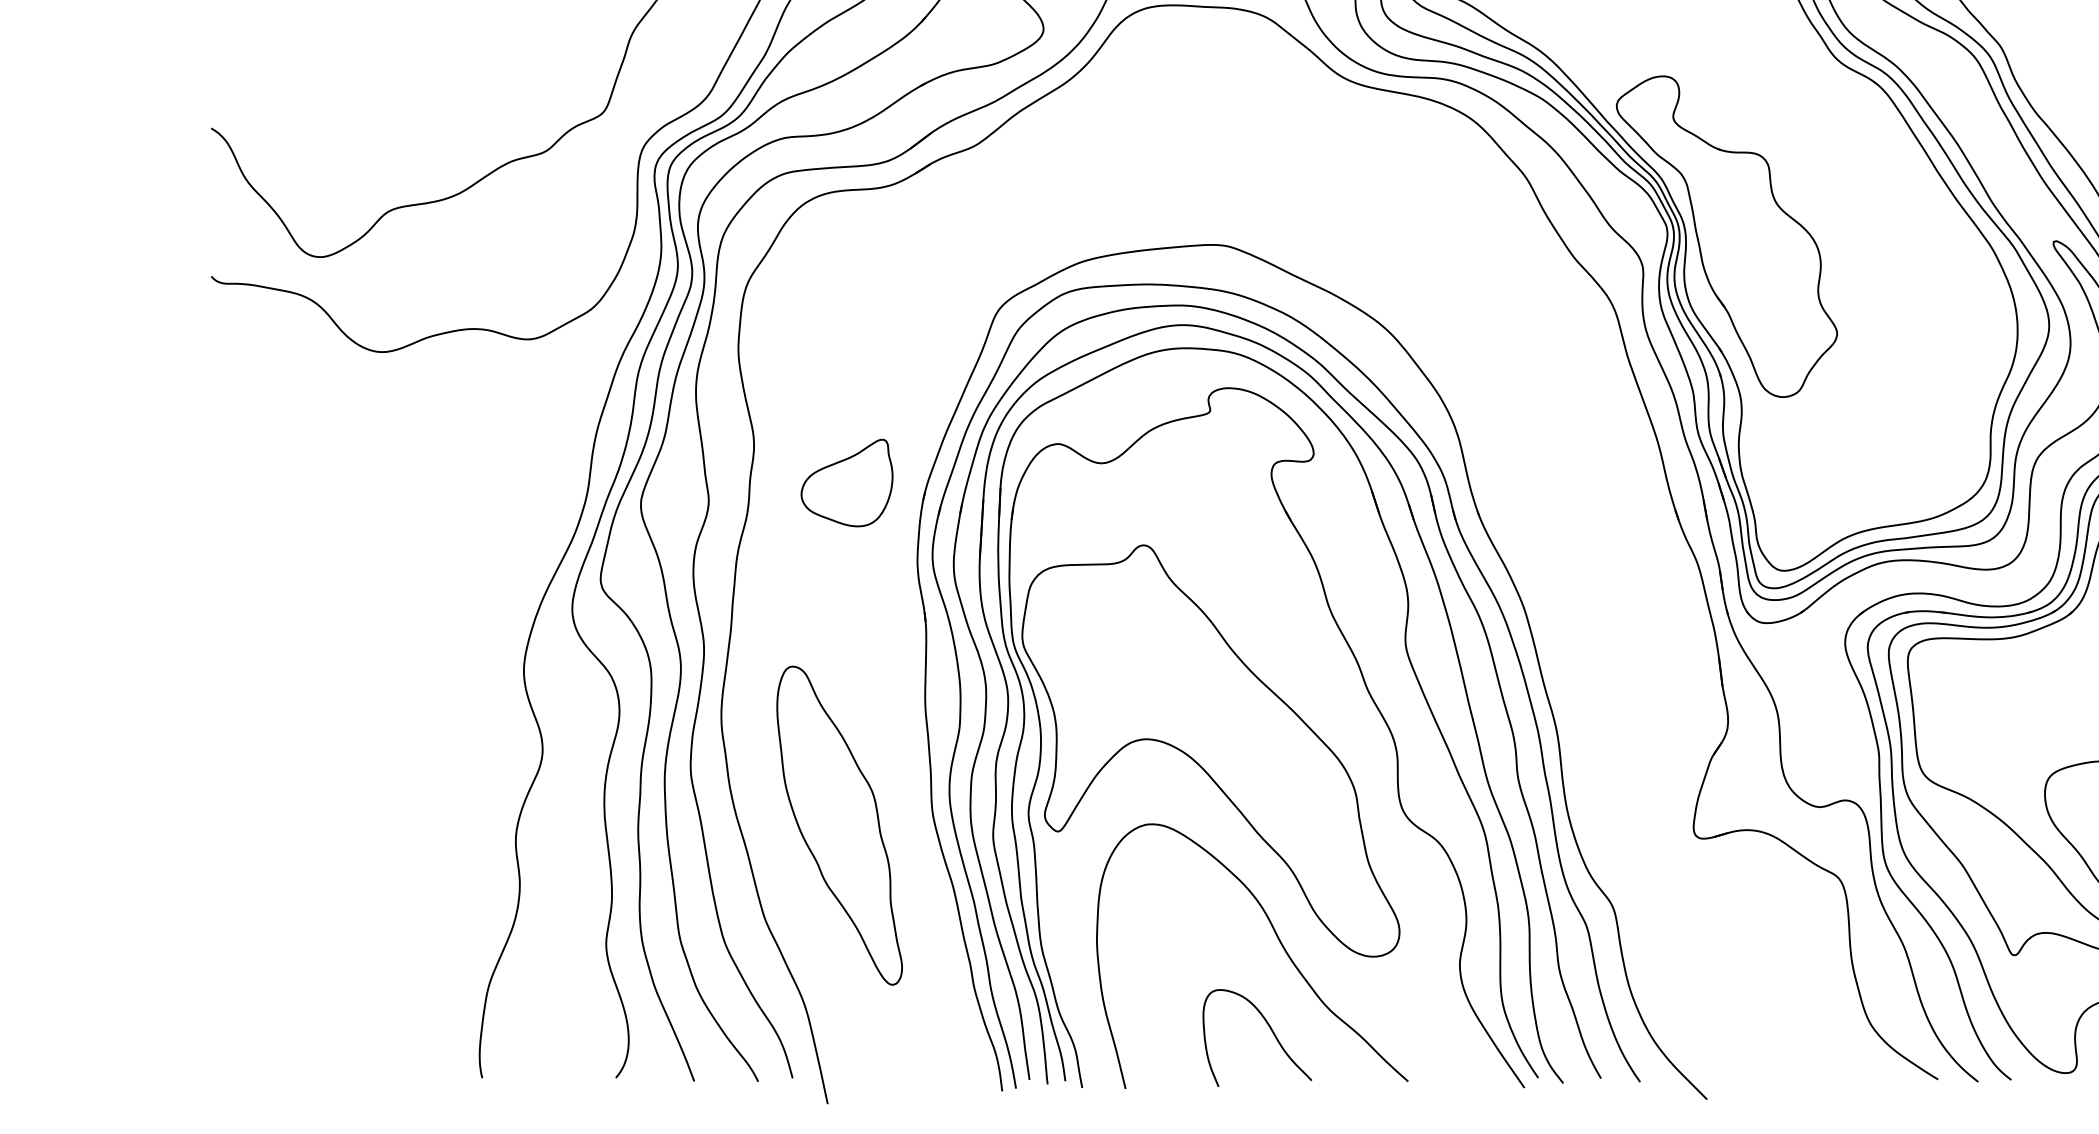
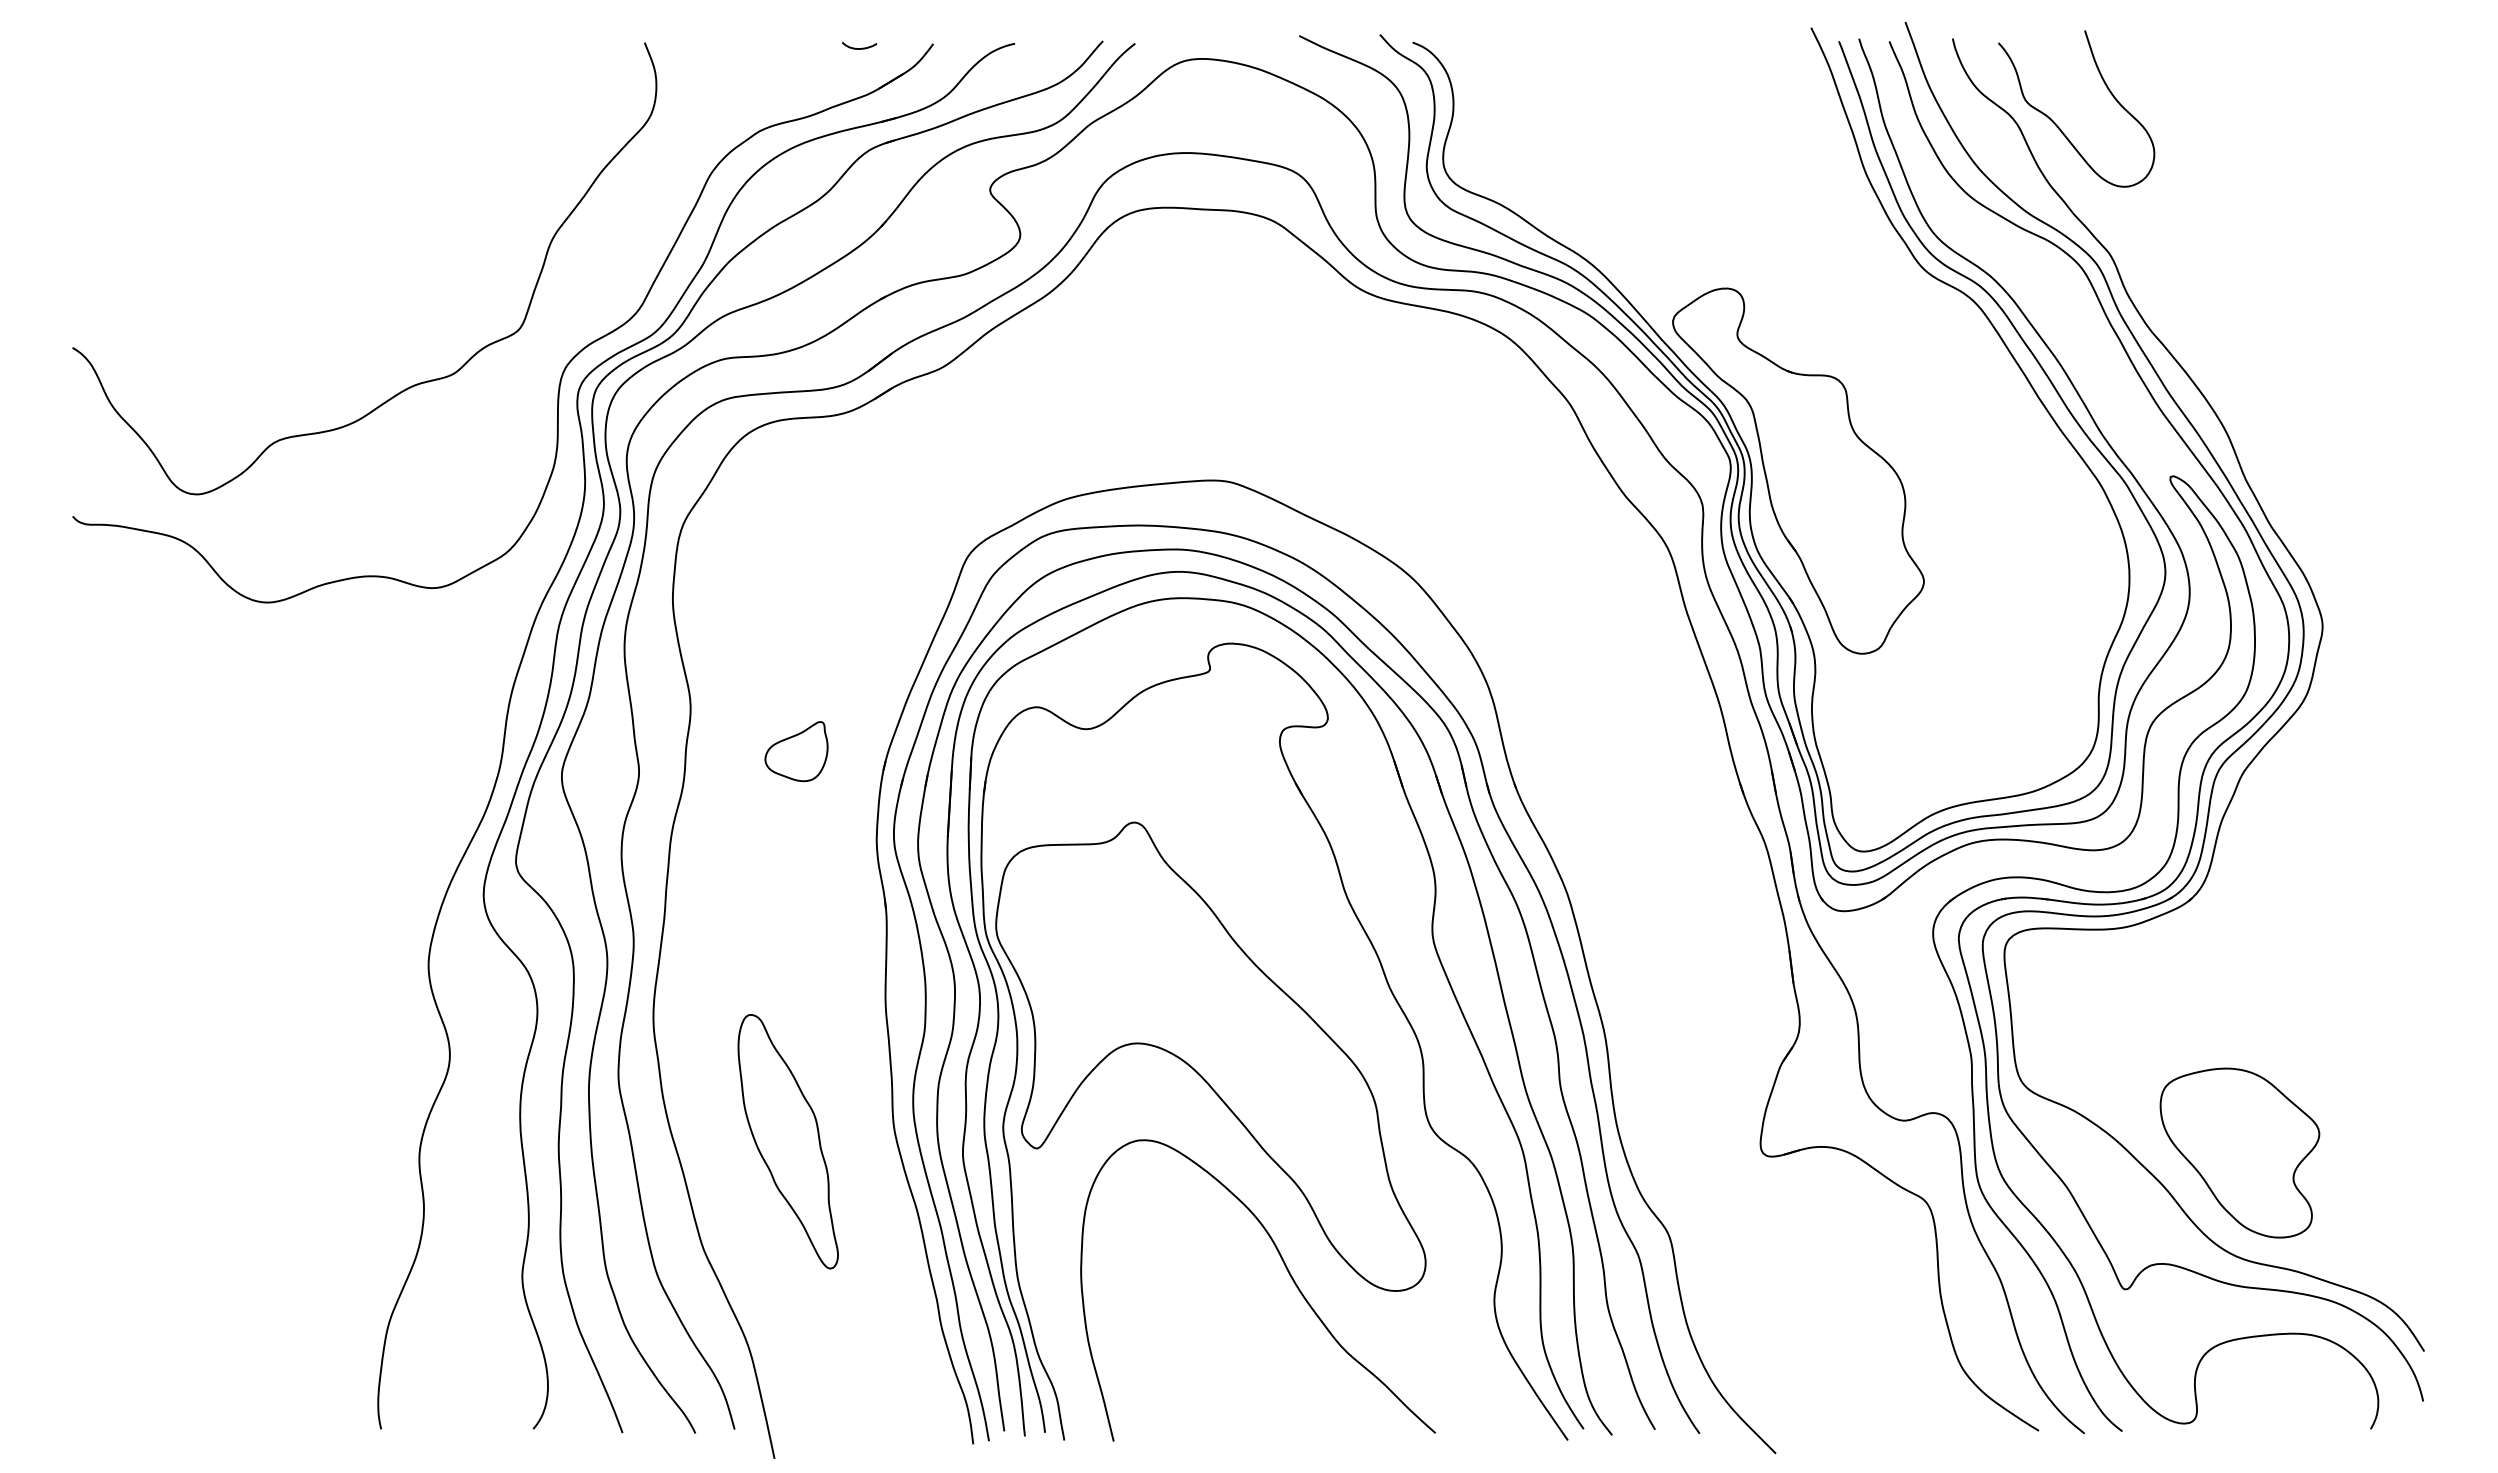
part: (847, 482) -> (796, 751), size x0.6
part: (839, 825) -> (788, 1141), size x0.7
curve: (1271, 1030) -> (1279, 1375), removed

